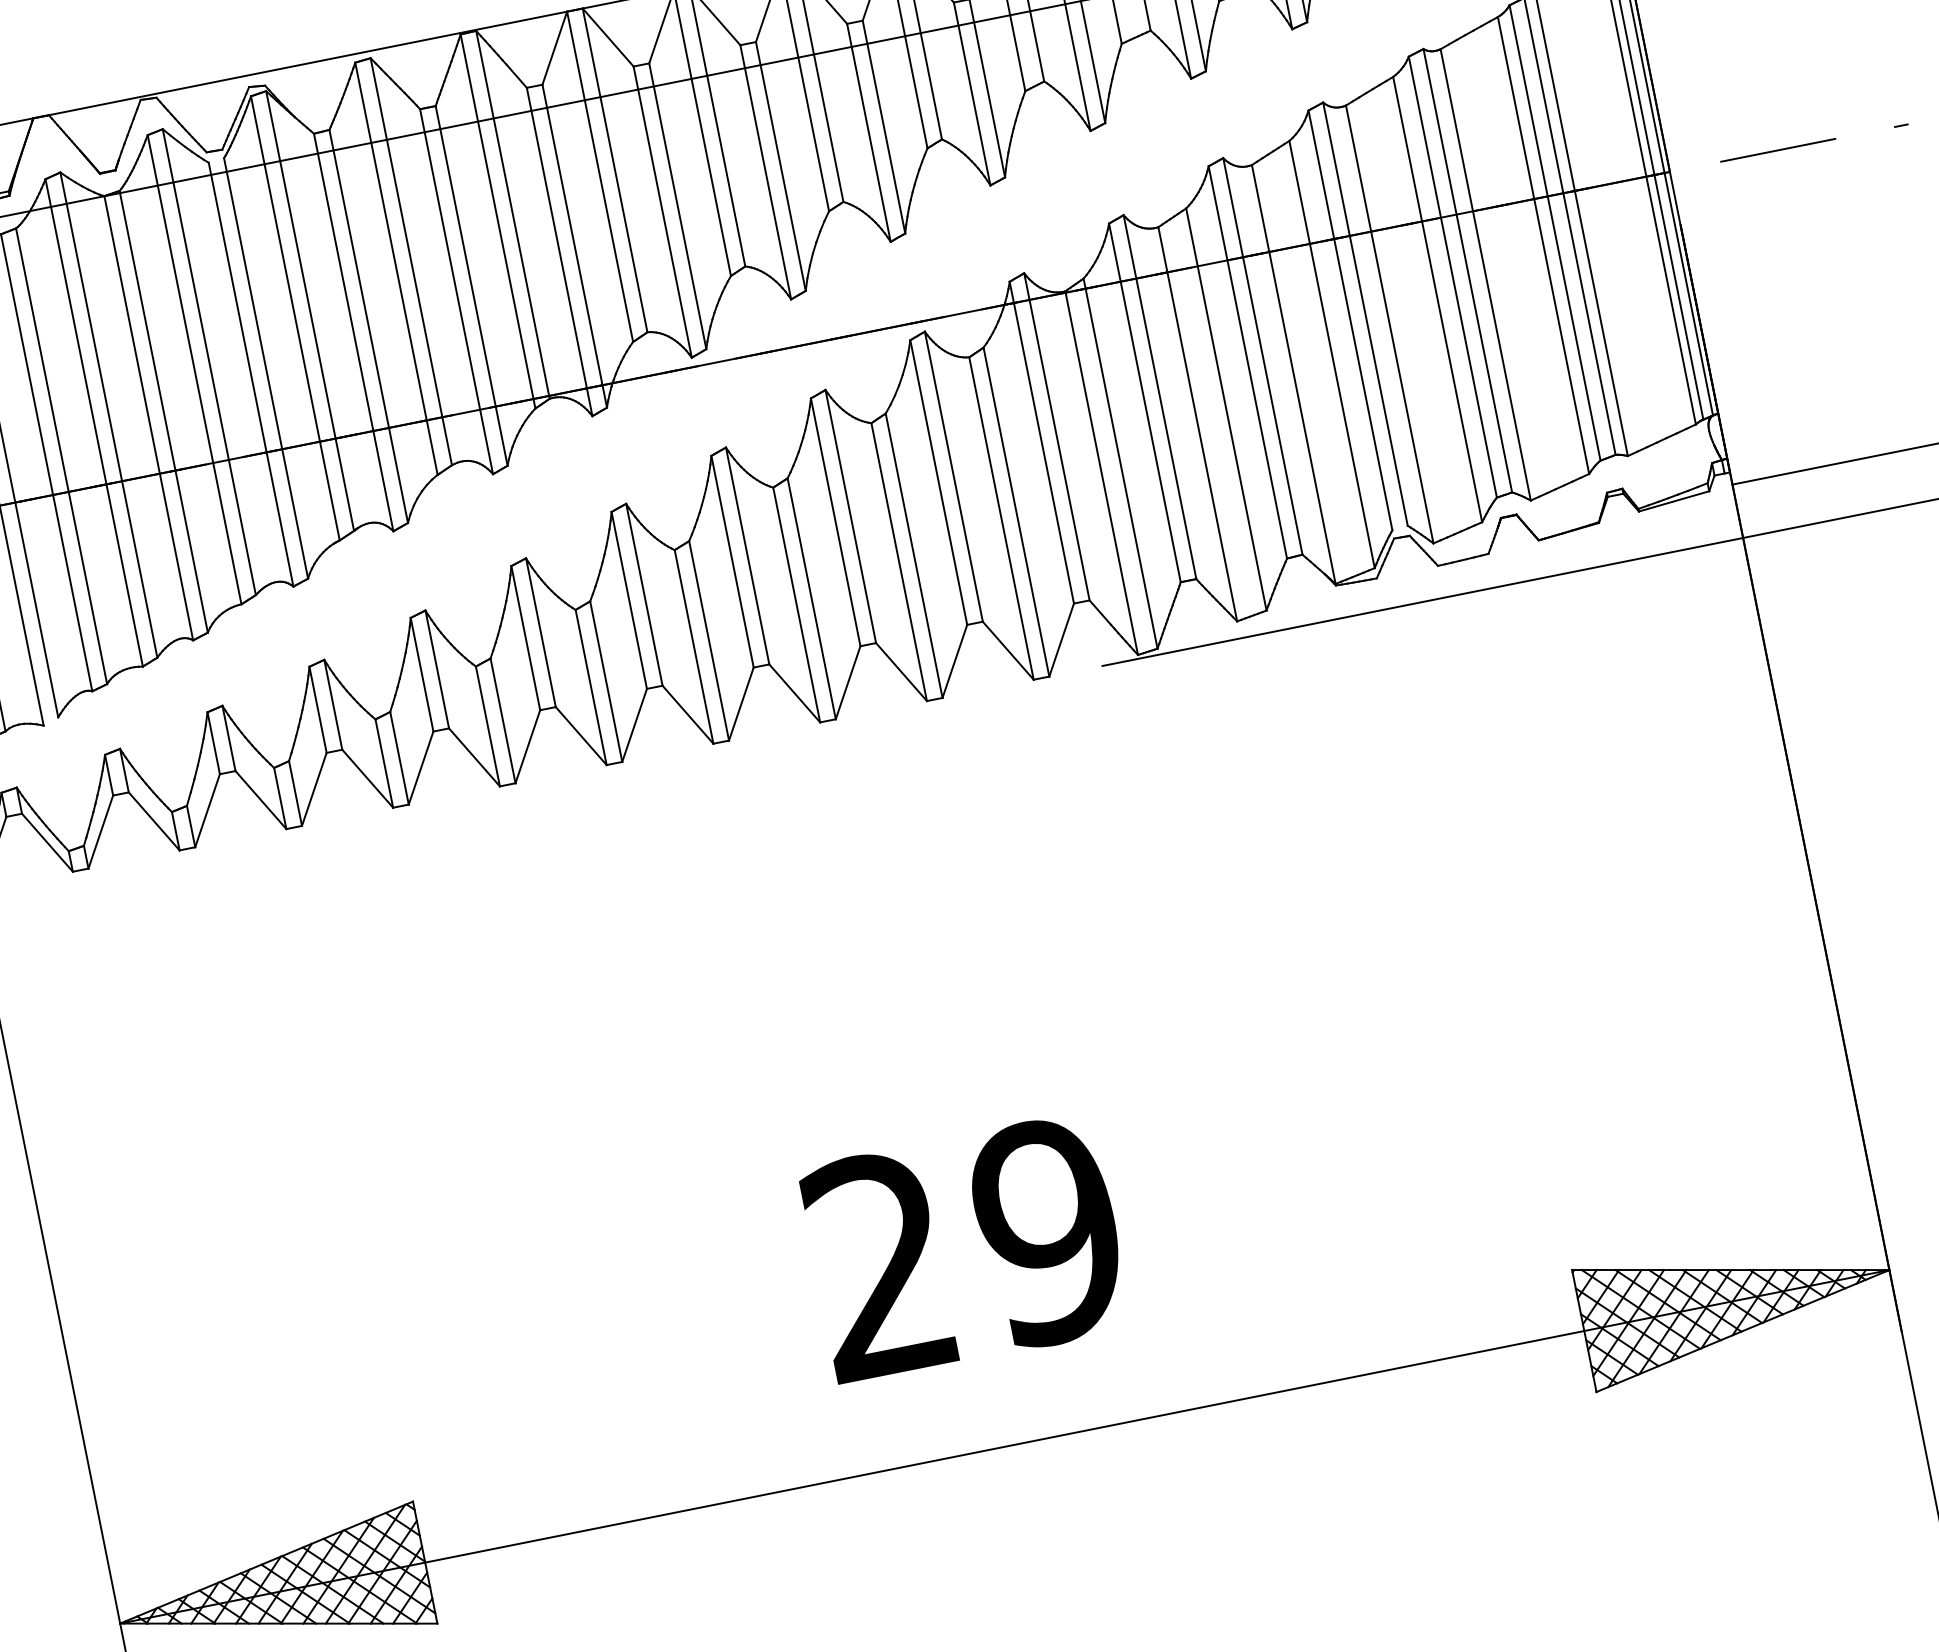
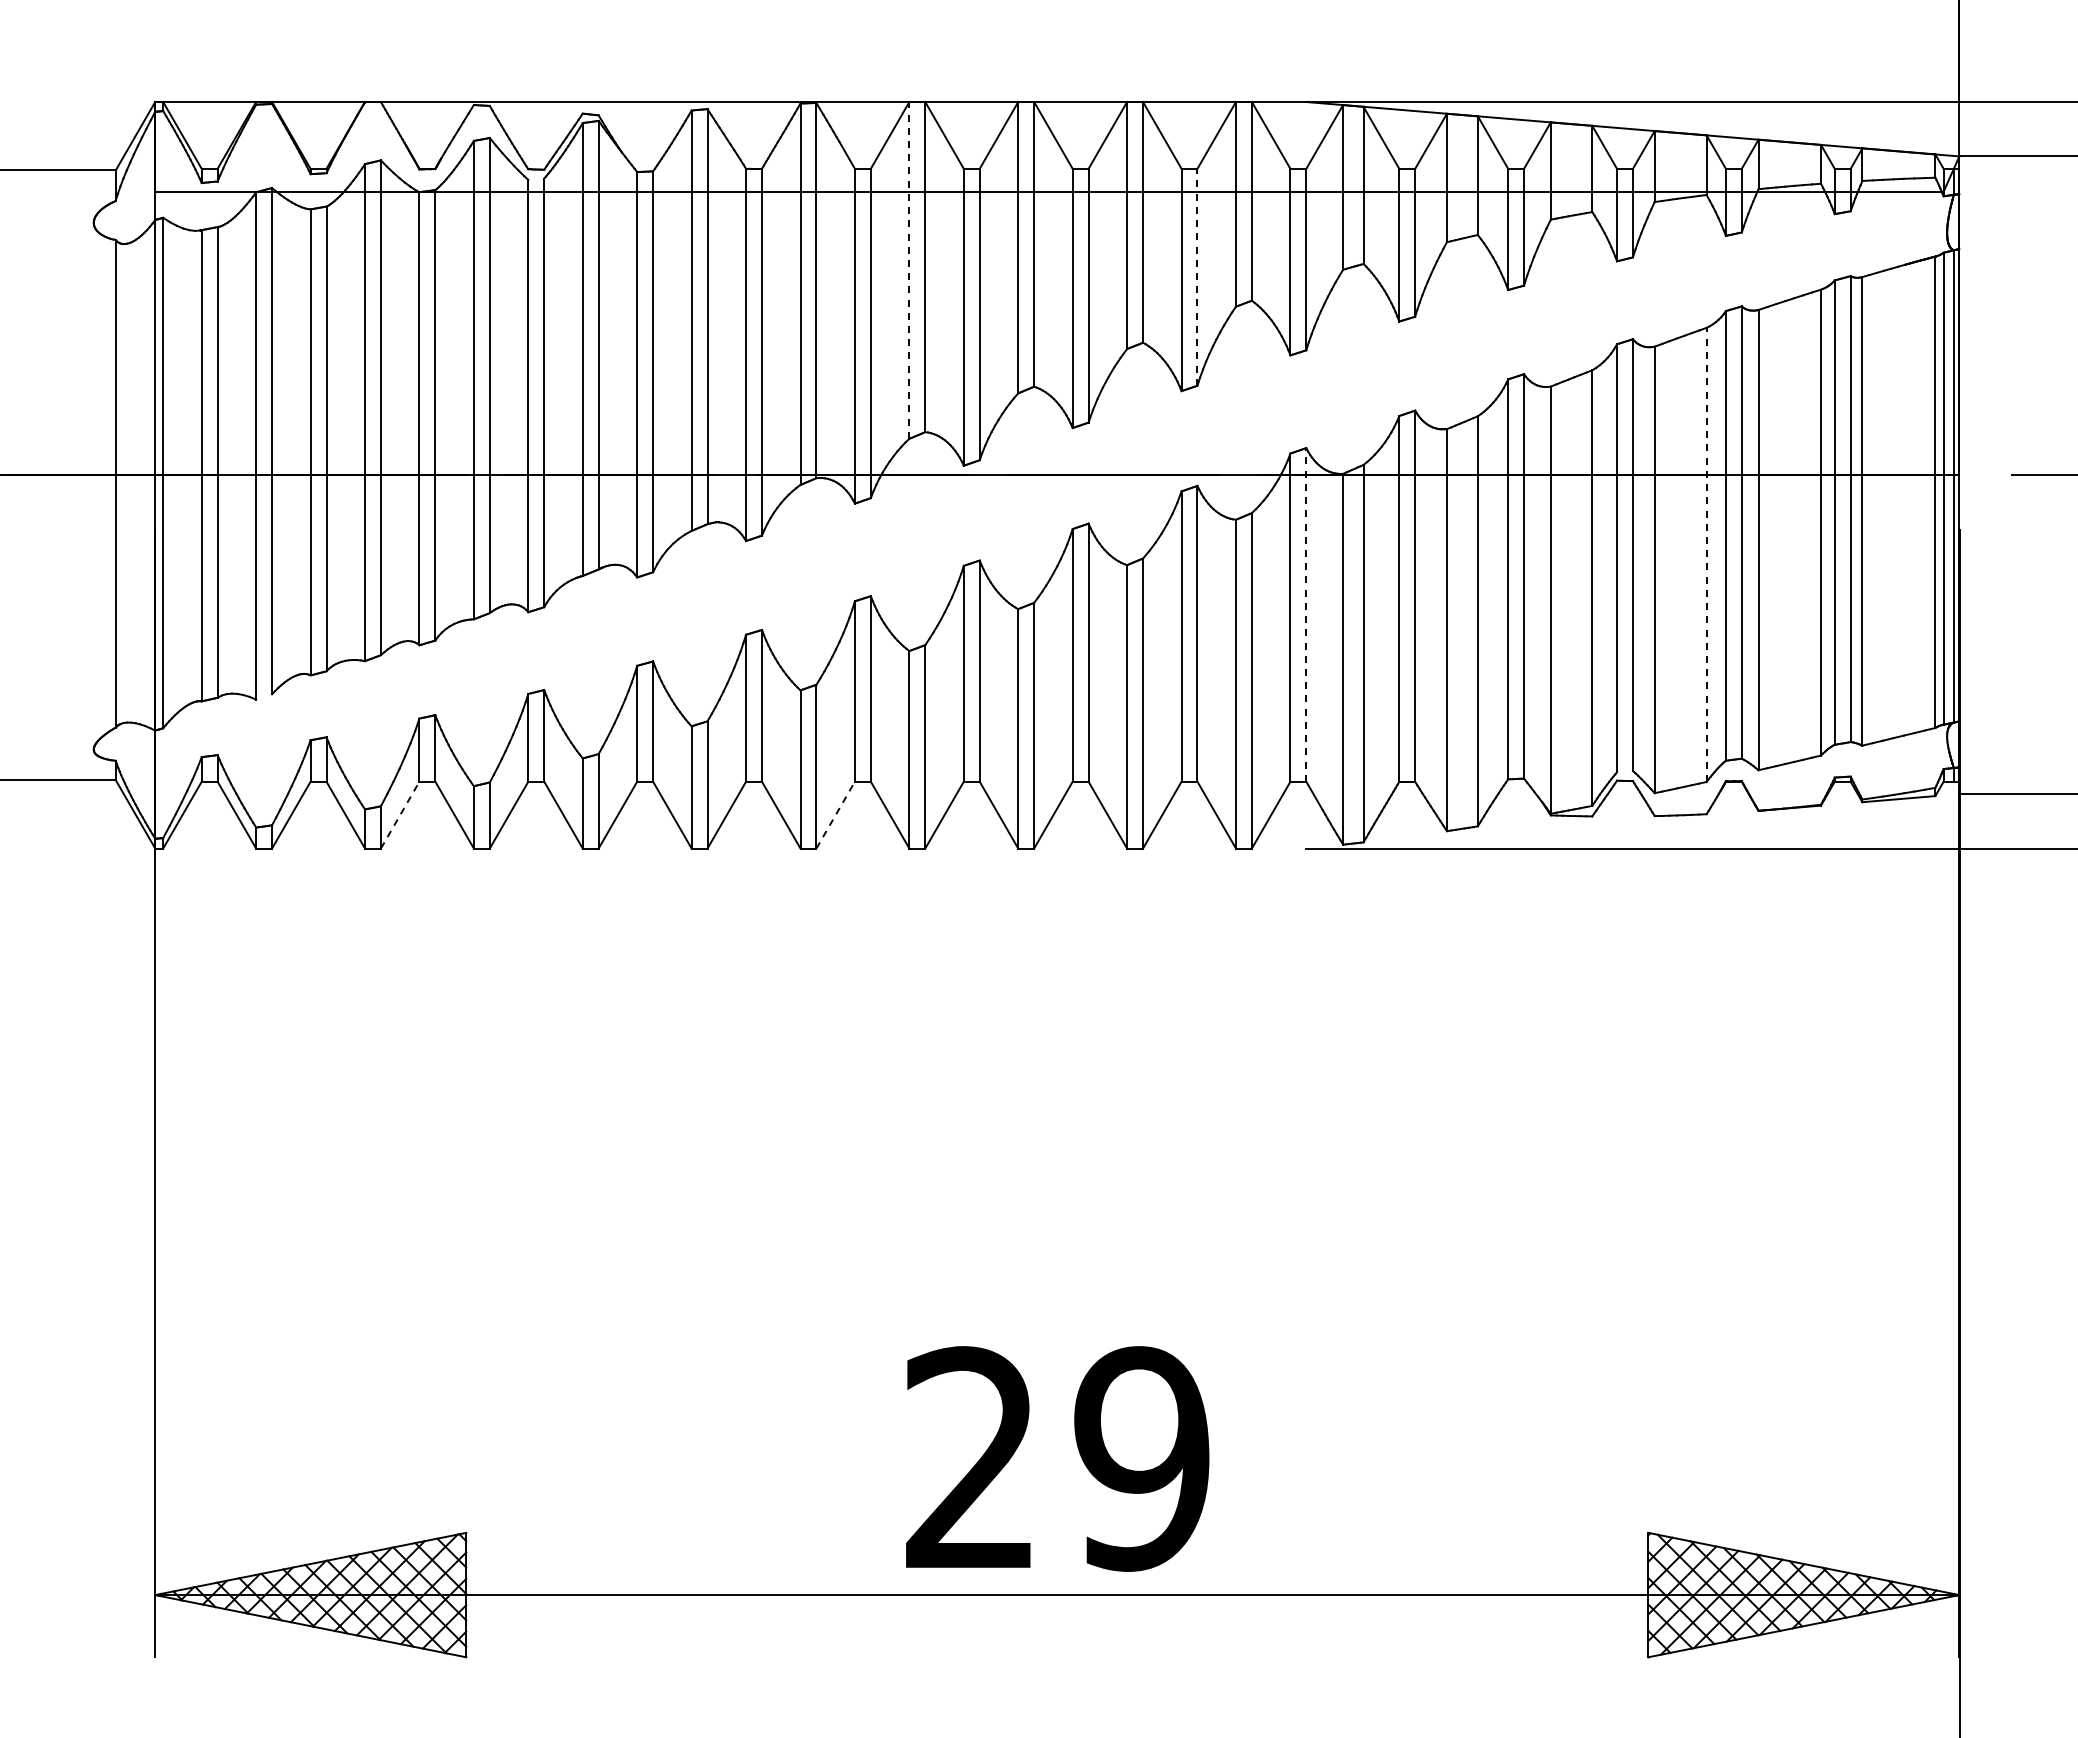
line: (883, 126) -> (1197, 276), solid -> dashed
line: (600, 175) -> (909, 269), solid -> dashed
line: (1437, 299) -> (1706, 554), solid -> dashed
line: (1056, 436) -> (1306, 614), solid -> dashed
line: (634, 725) -> (835, 815), solid -> dashed
line: (207, 811) -> (400, 815), solid -> dashed
text: (965, 1248) -> (1057, 1458), moved

